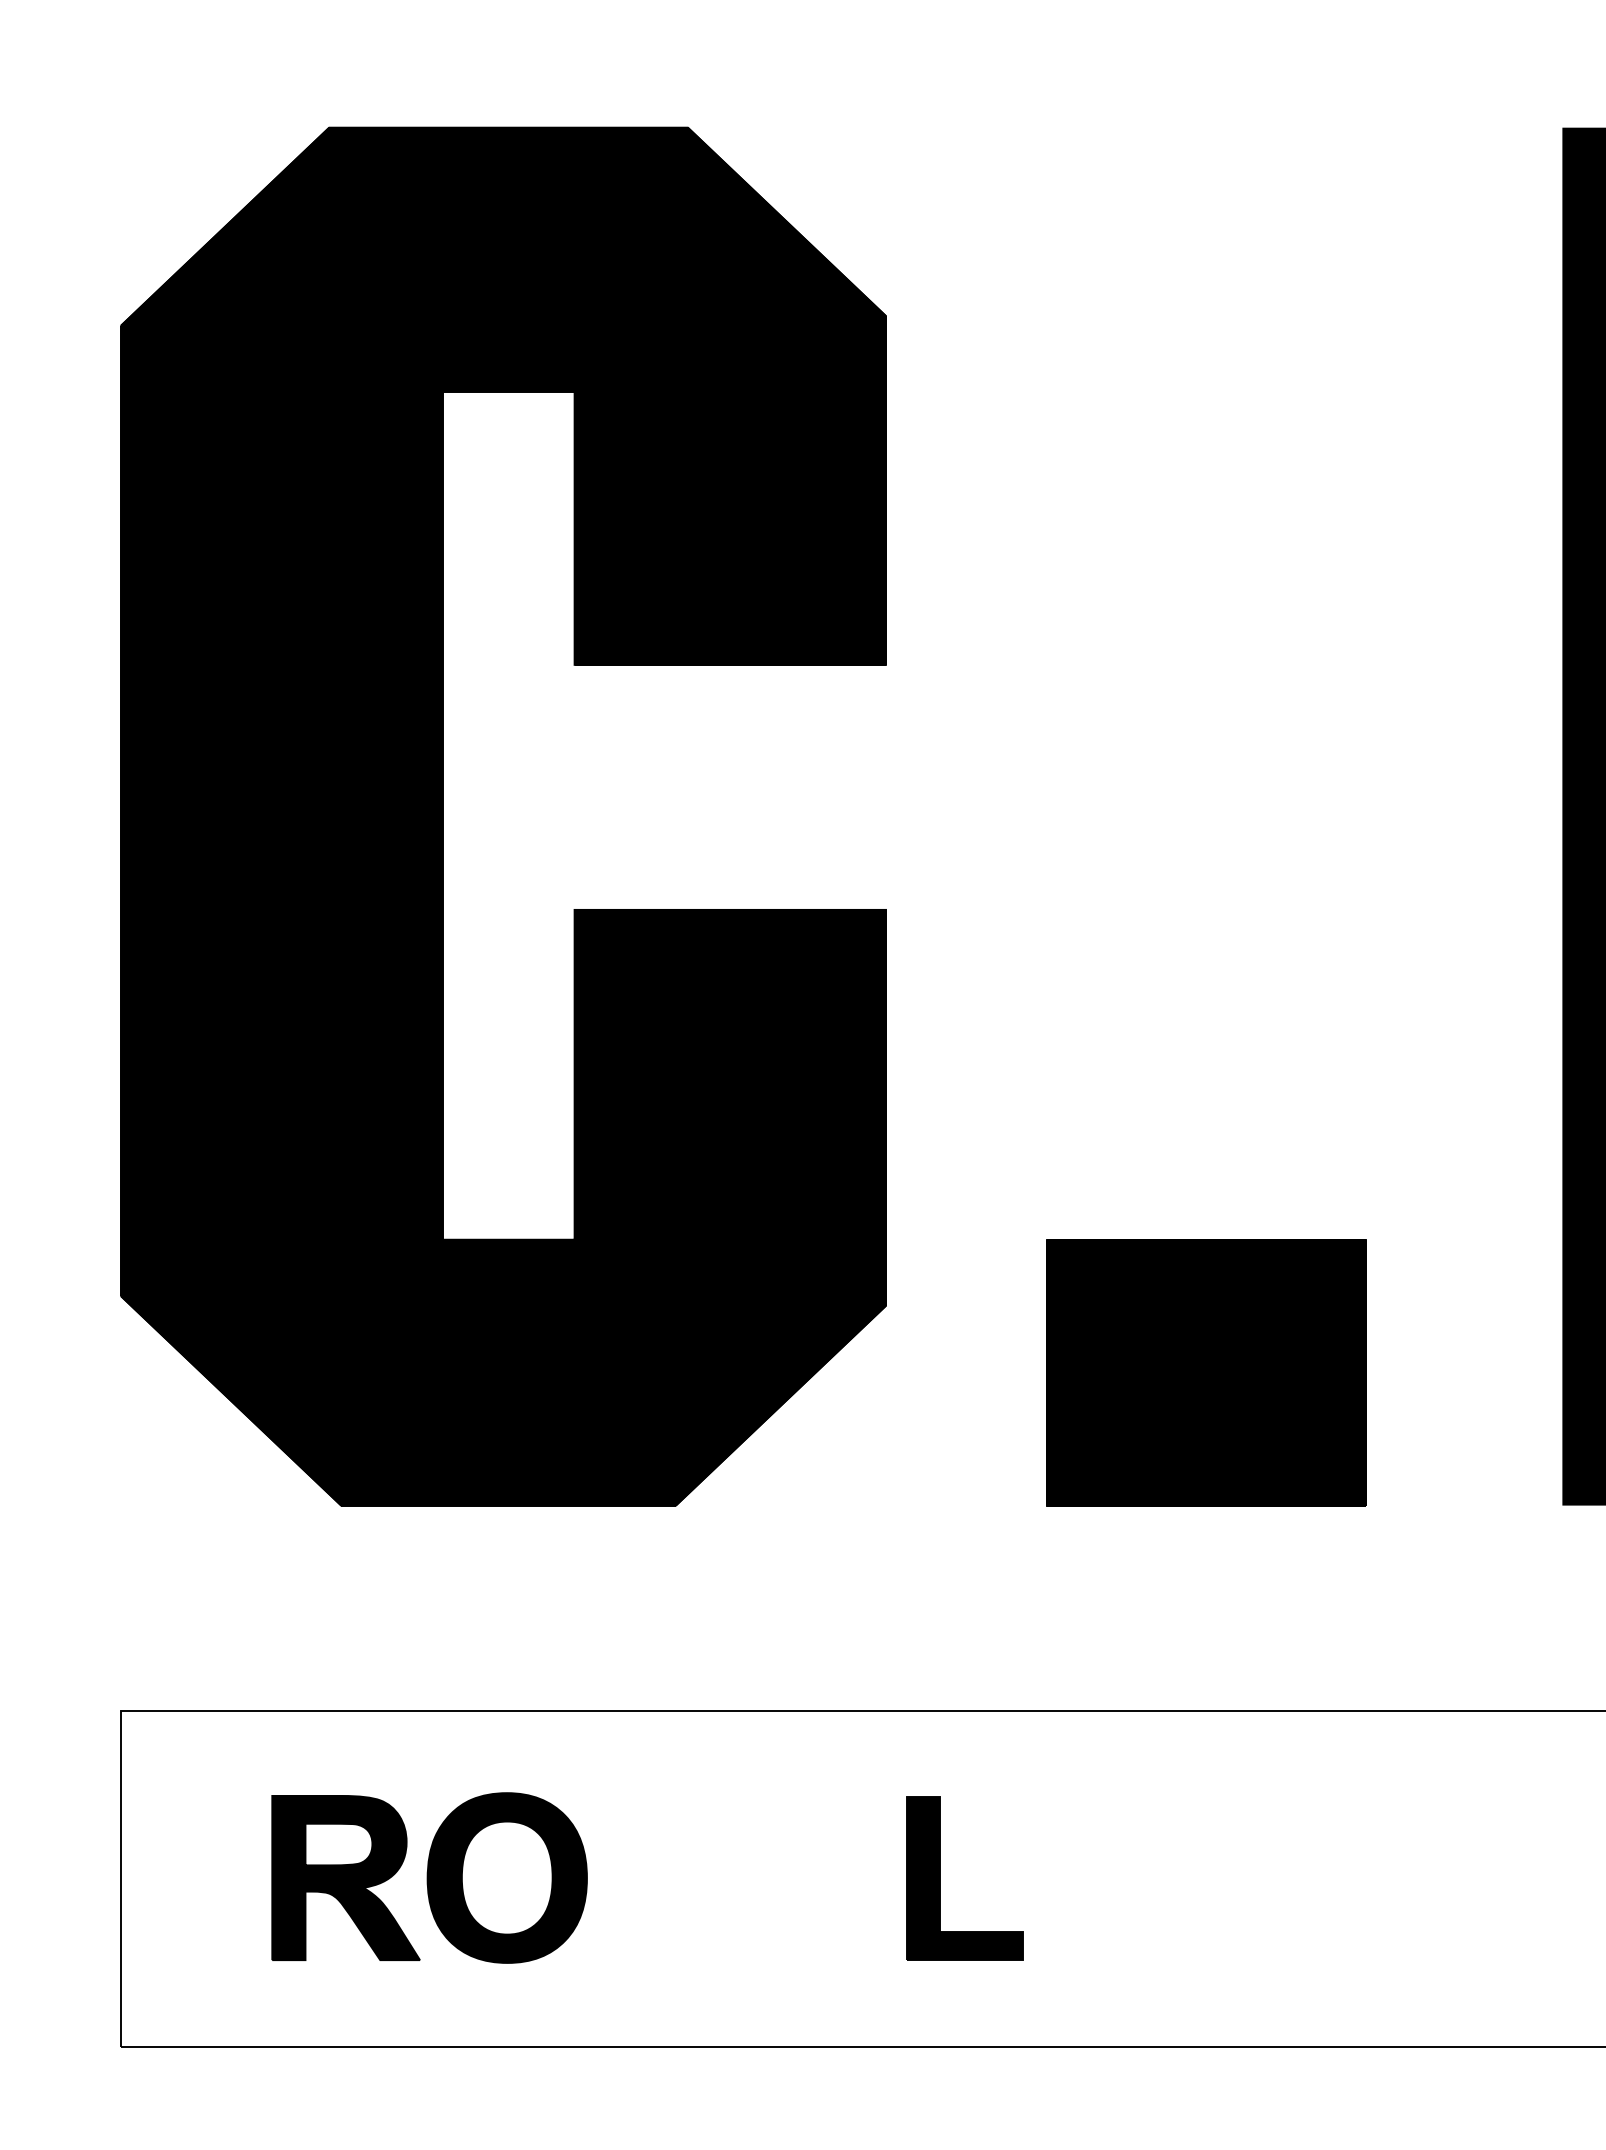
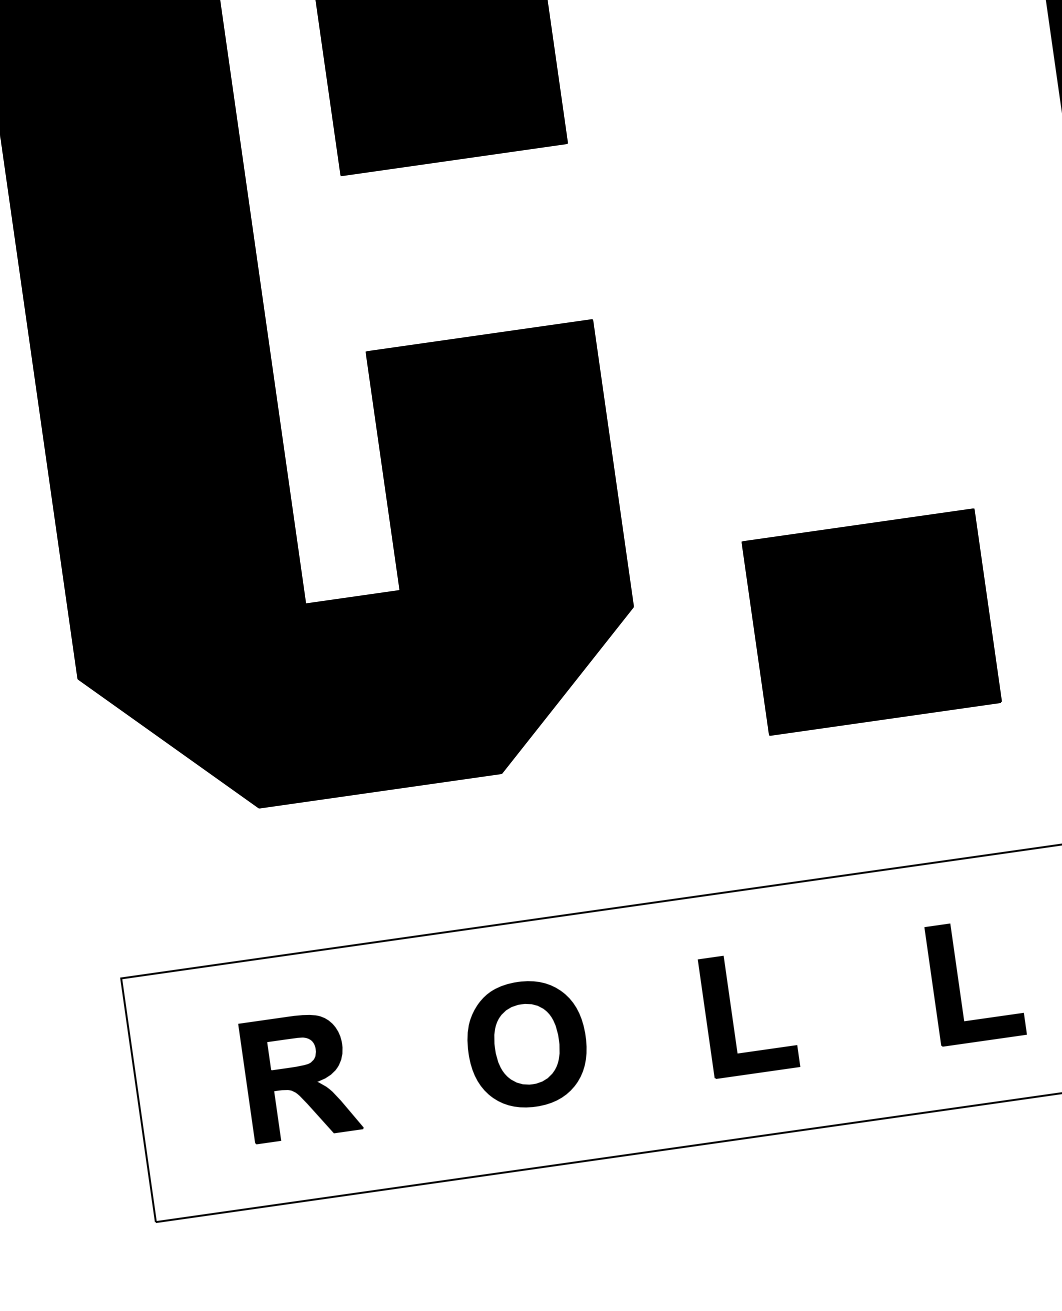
part: (506, 1877) -> (526, 1043), moved
part: (1254, 1878) -> (958, 983), added

